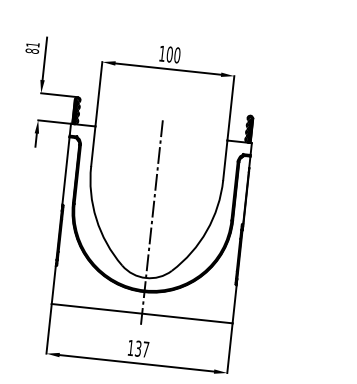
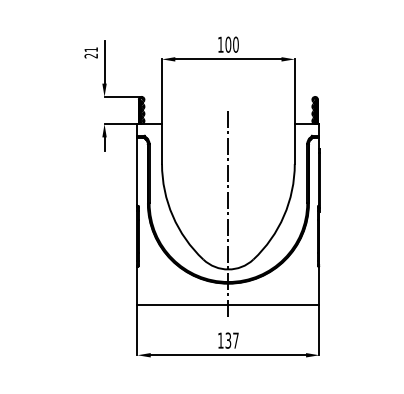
text: (31, 50) -> (90, 55), 81 -> 21

